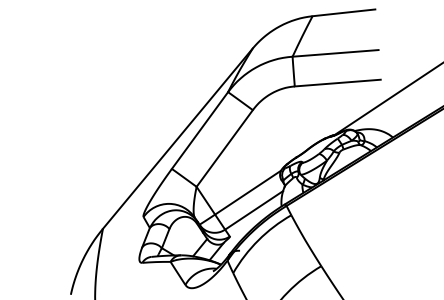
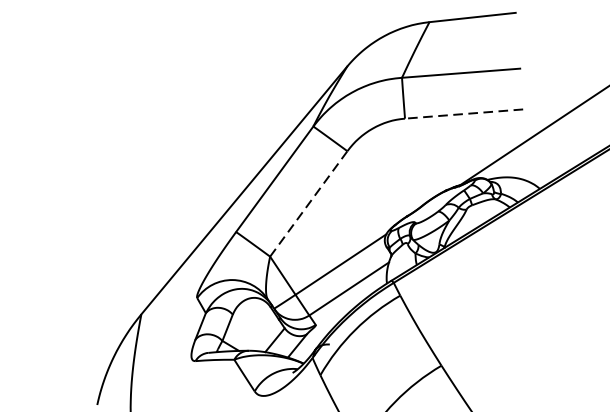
line: (337, 83) -> (463, 114), solid -> dashed
line: (224, 148) -> (308, 203), solid -> dashed

